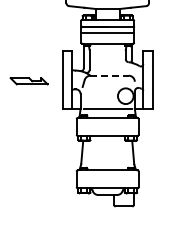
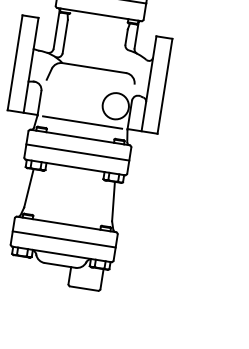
line: (110, 75) -> (95, 67), dashed -> solid
line: (107, 126) -> (77, 151), added
line: (107, 179) -> (63, 239), added

